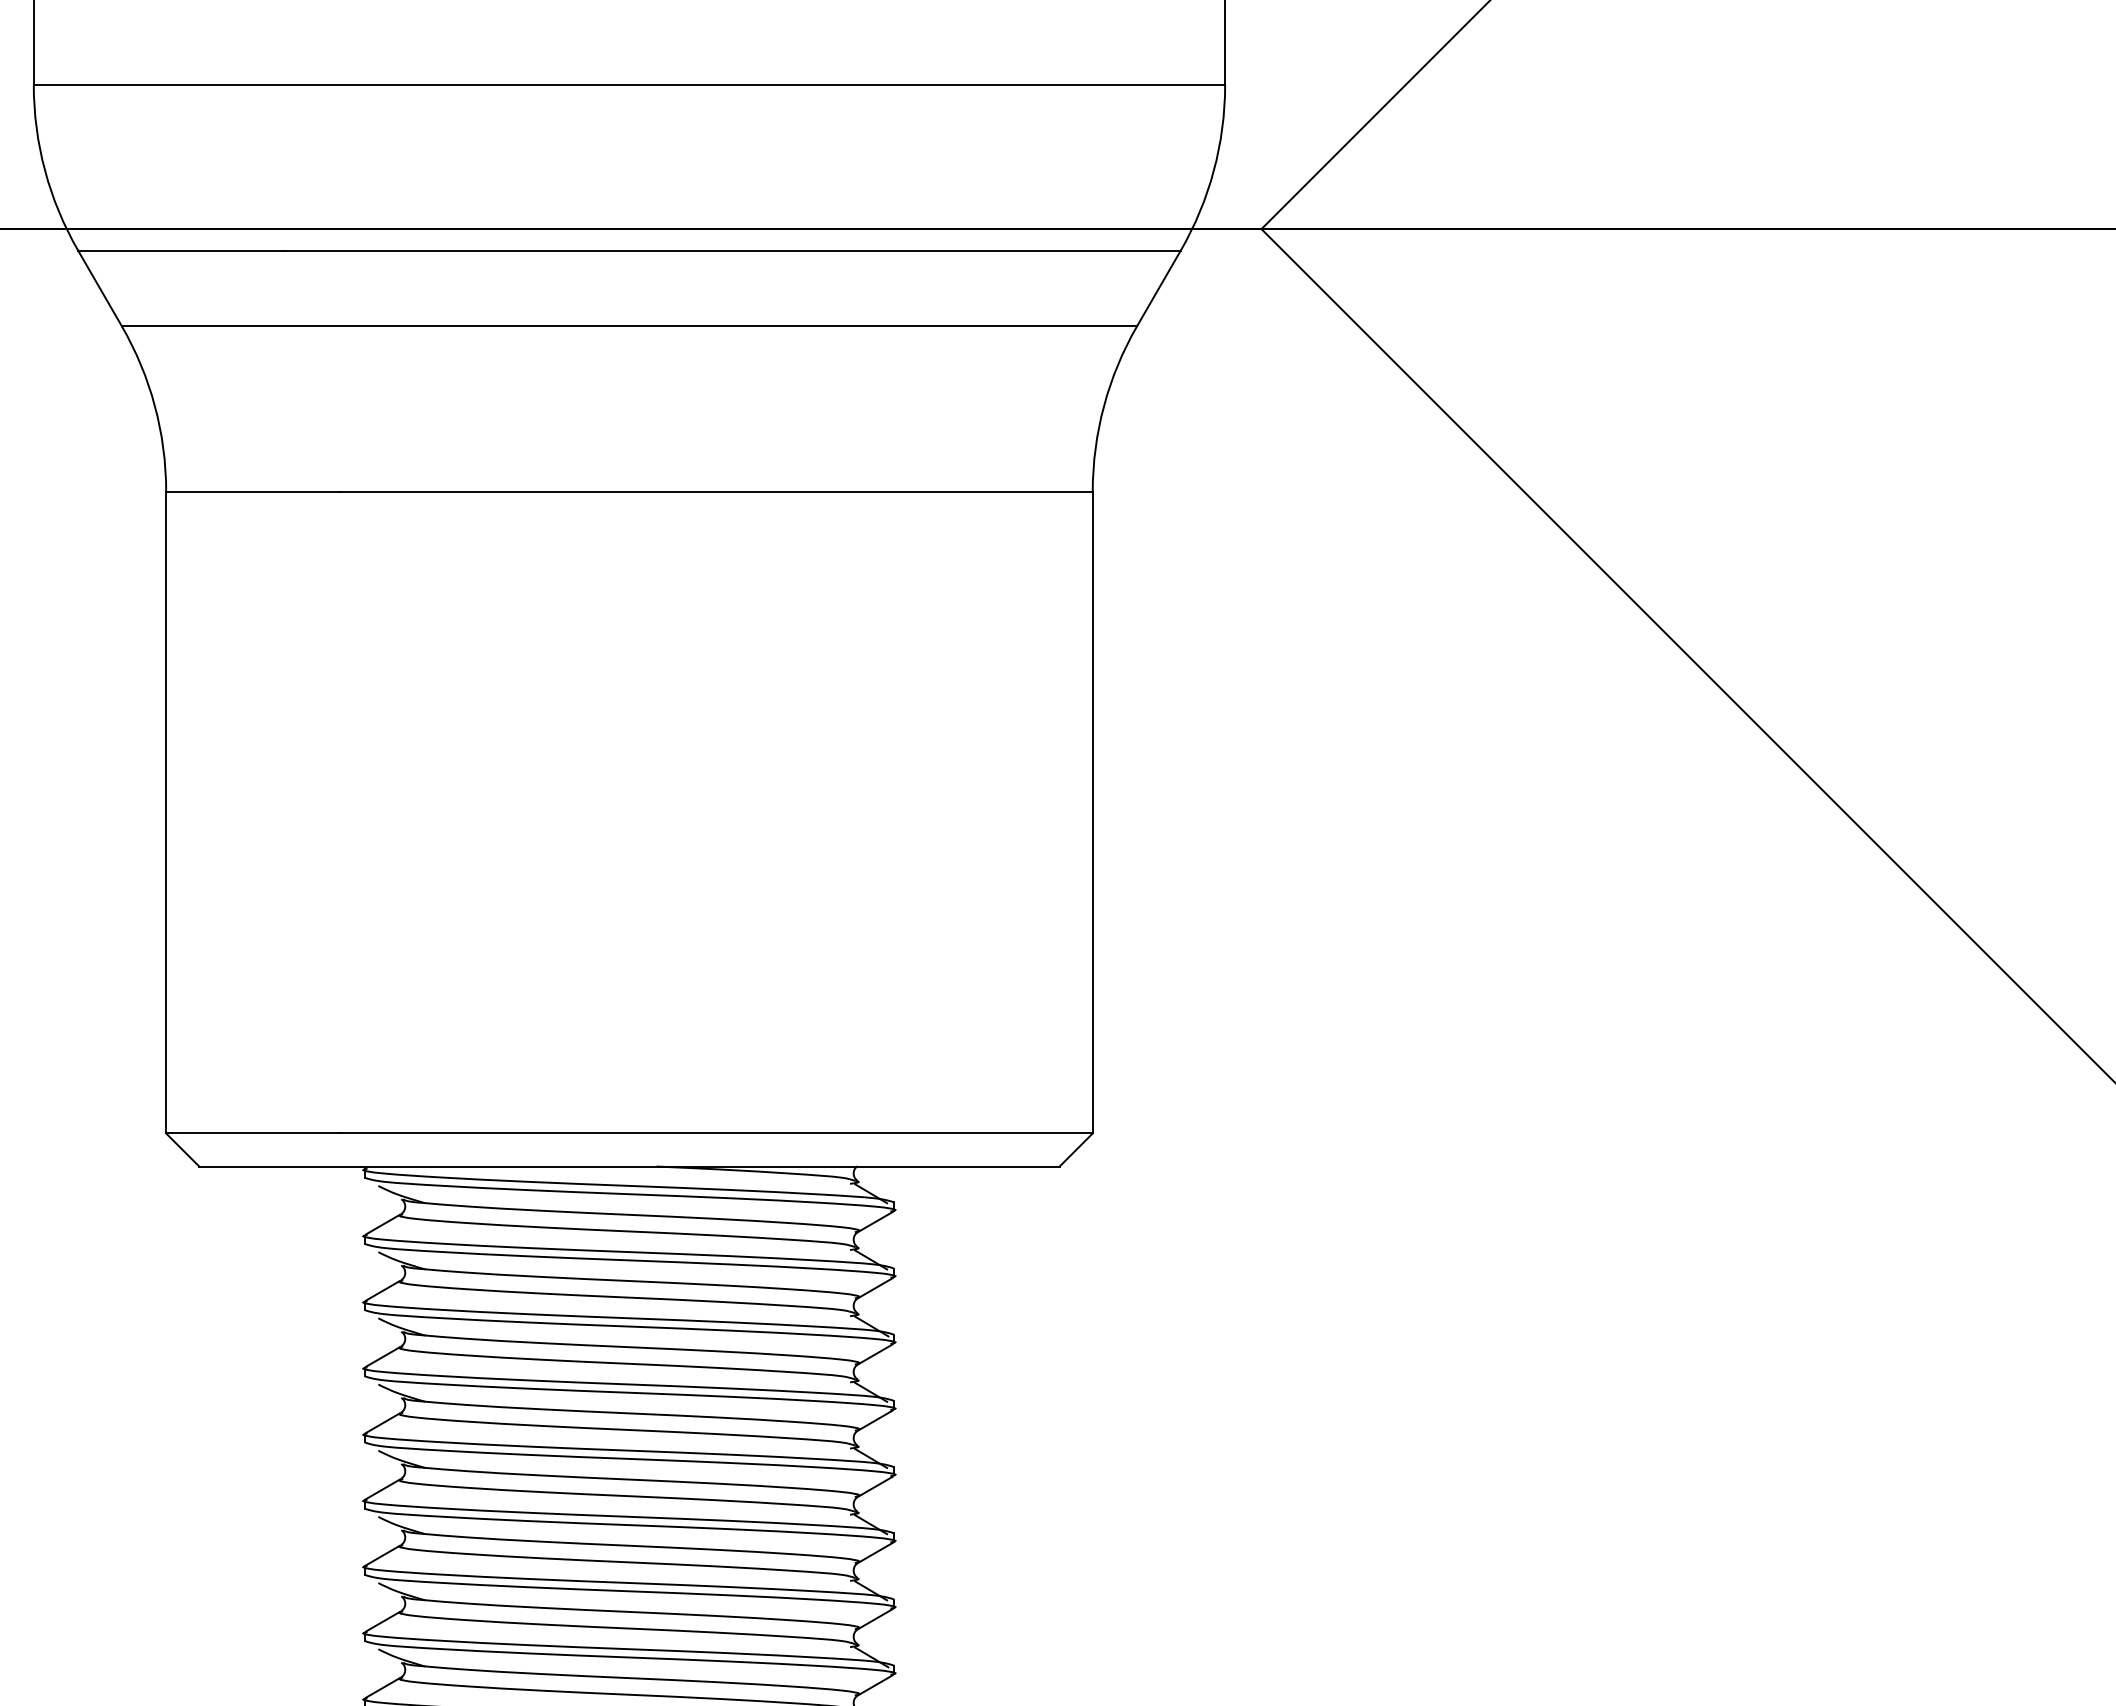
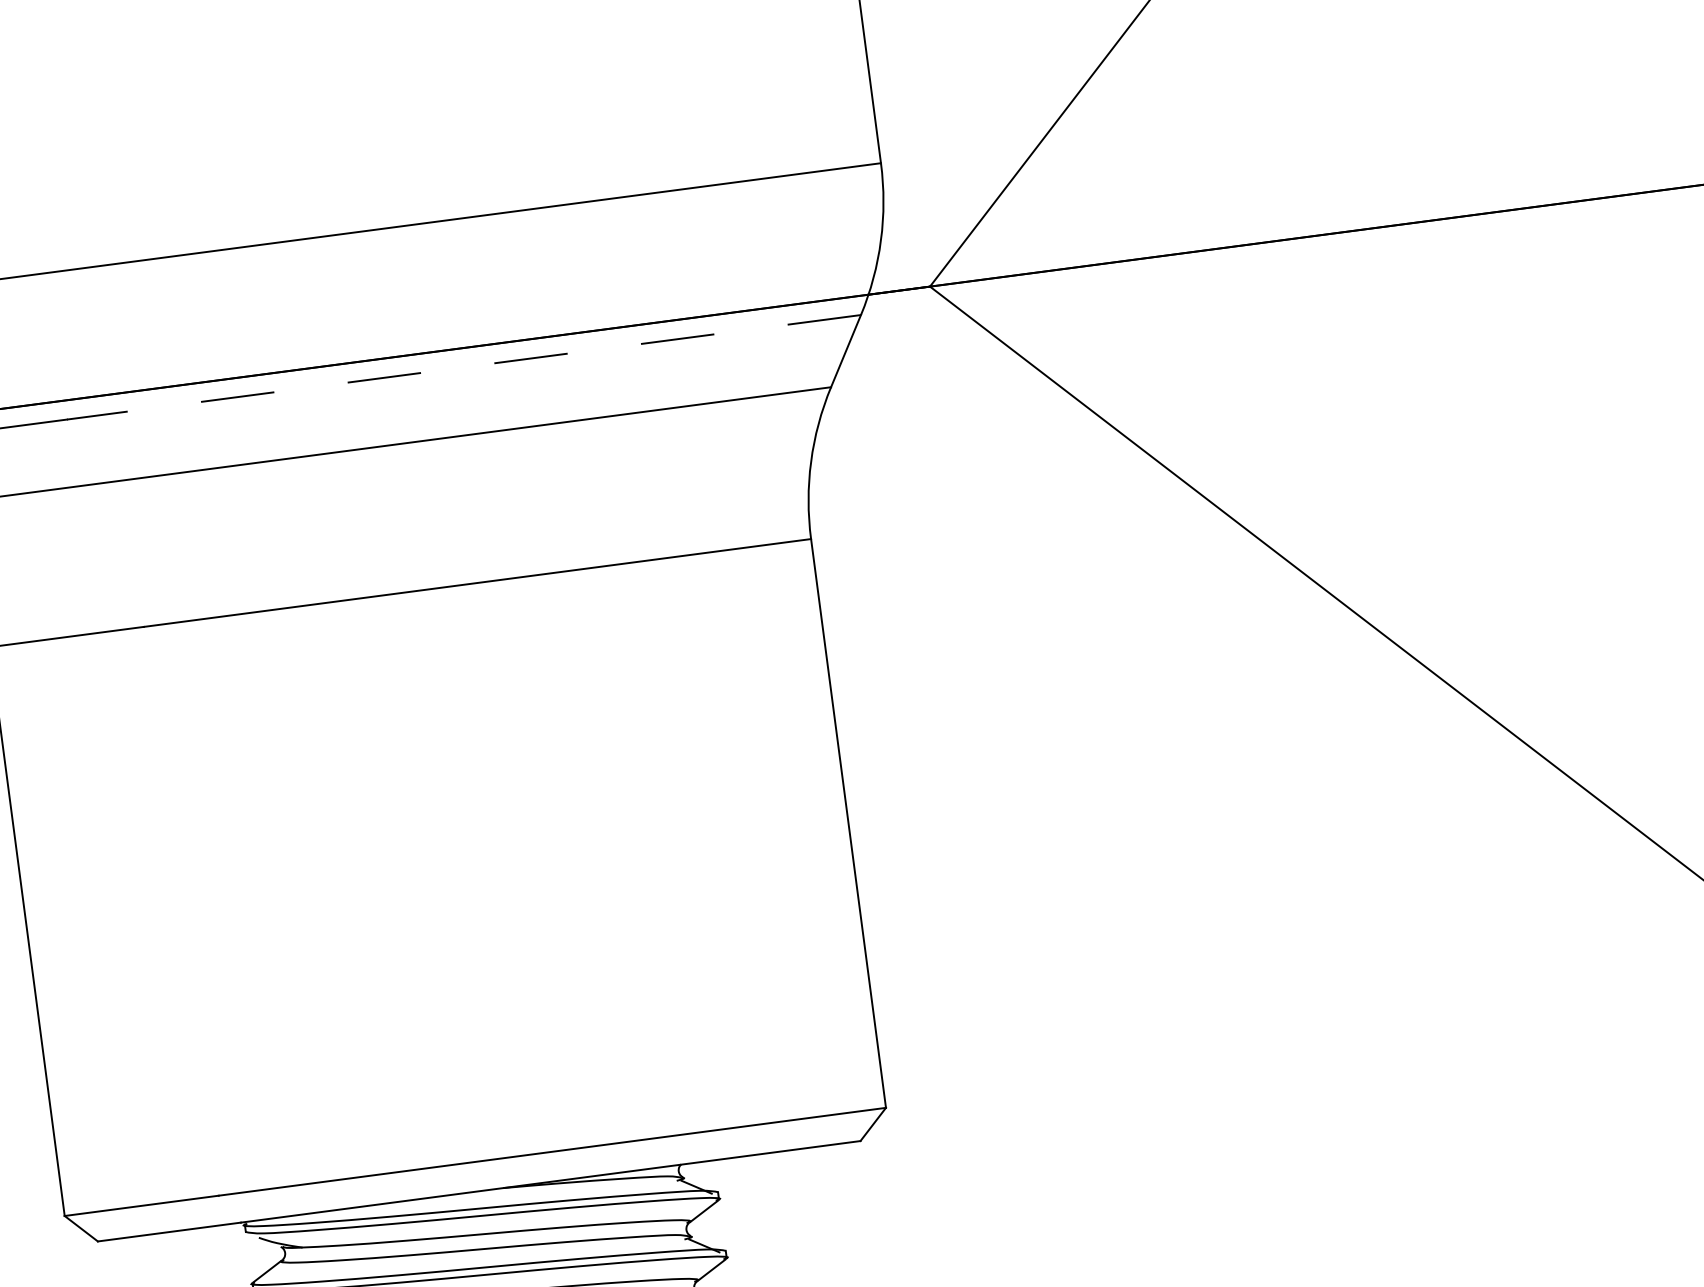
line: (732, 250) -> (463, 367), solid -> dashed

